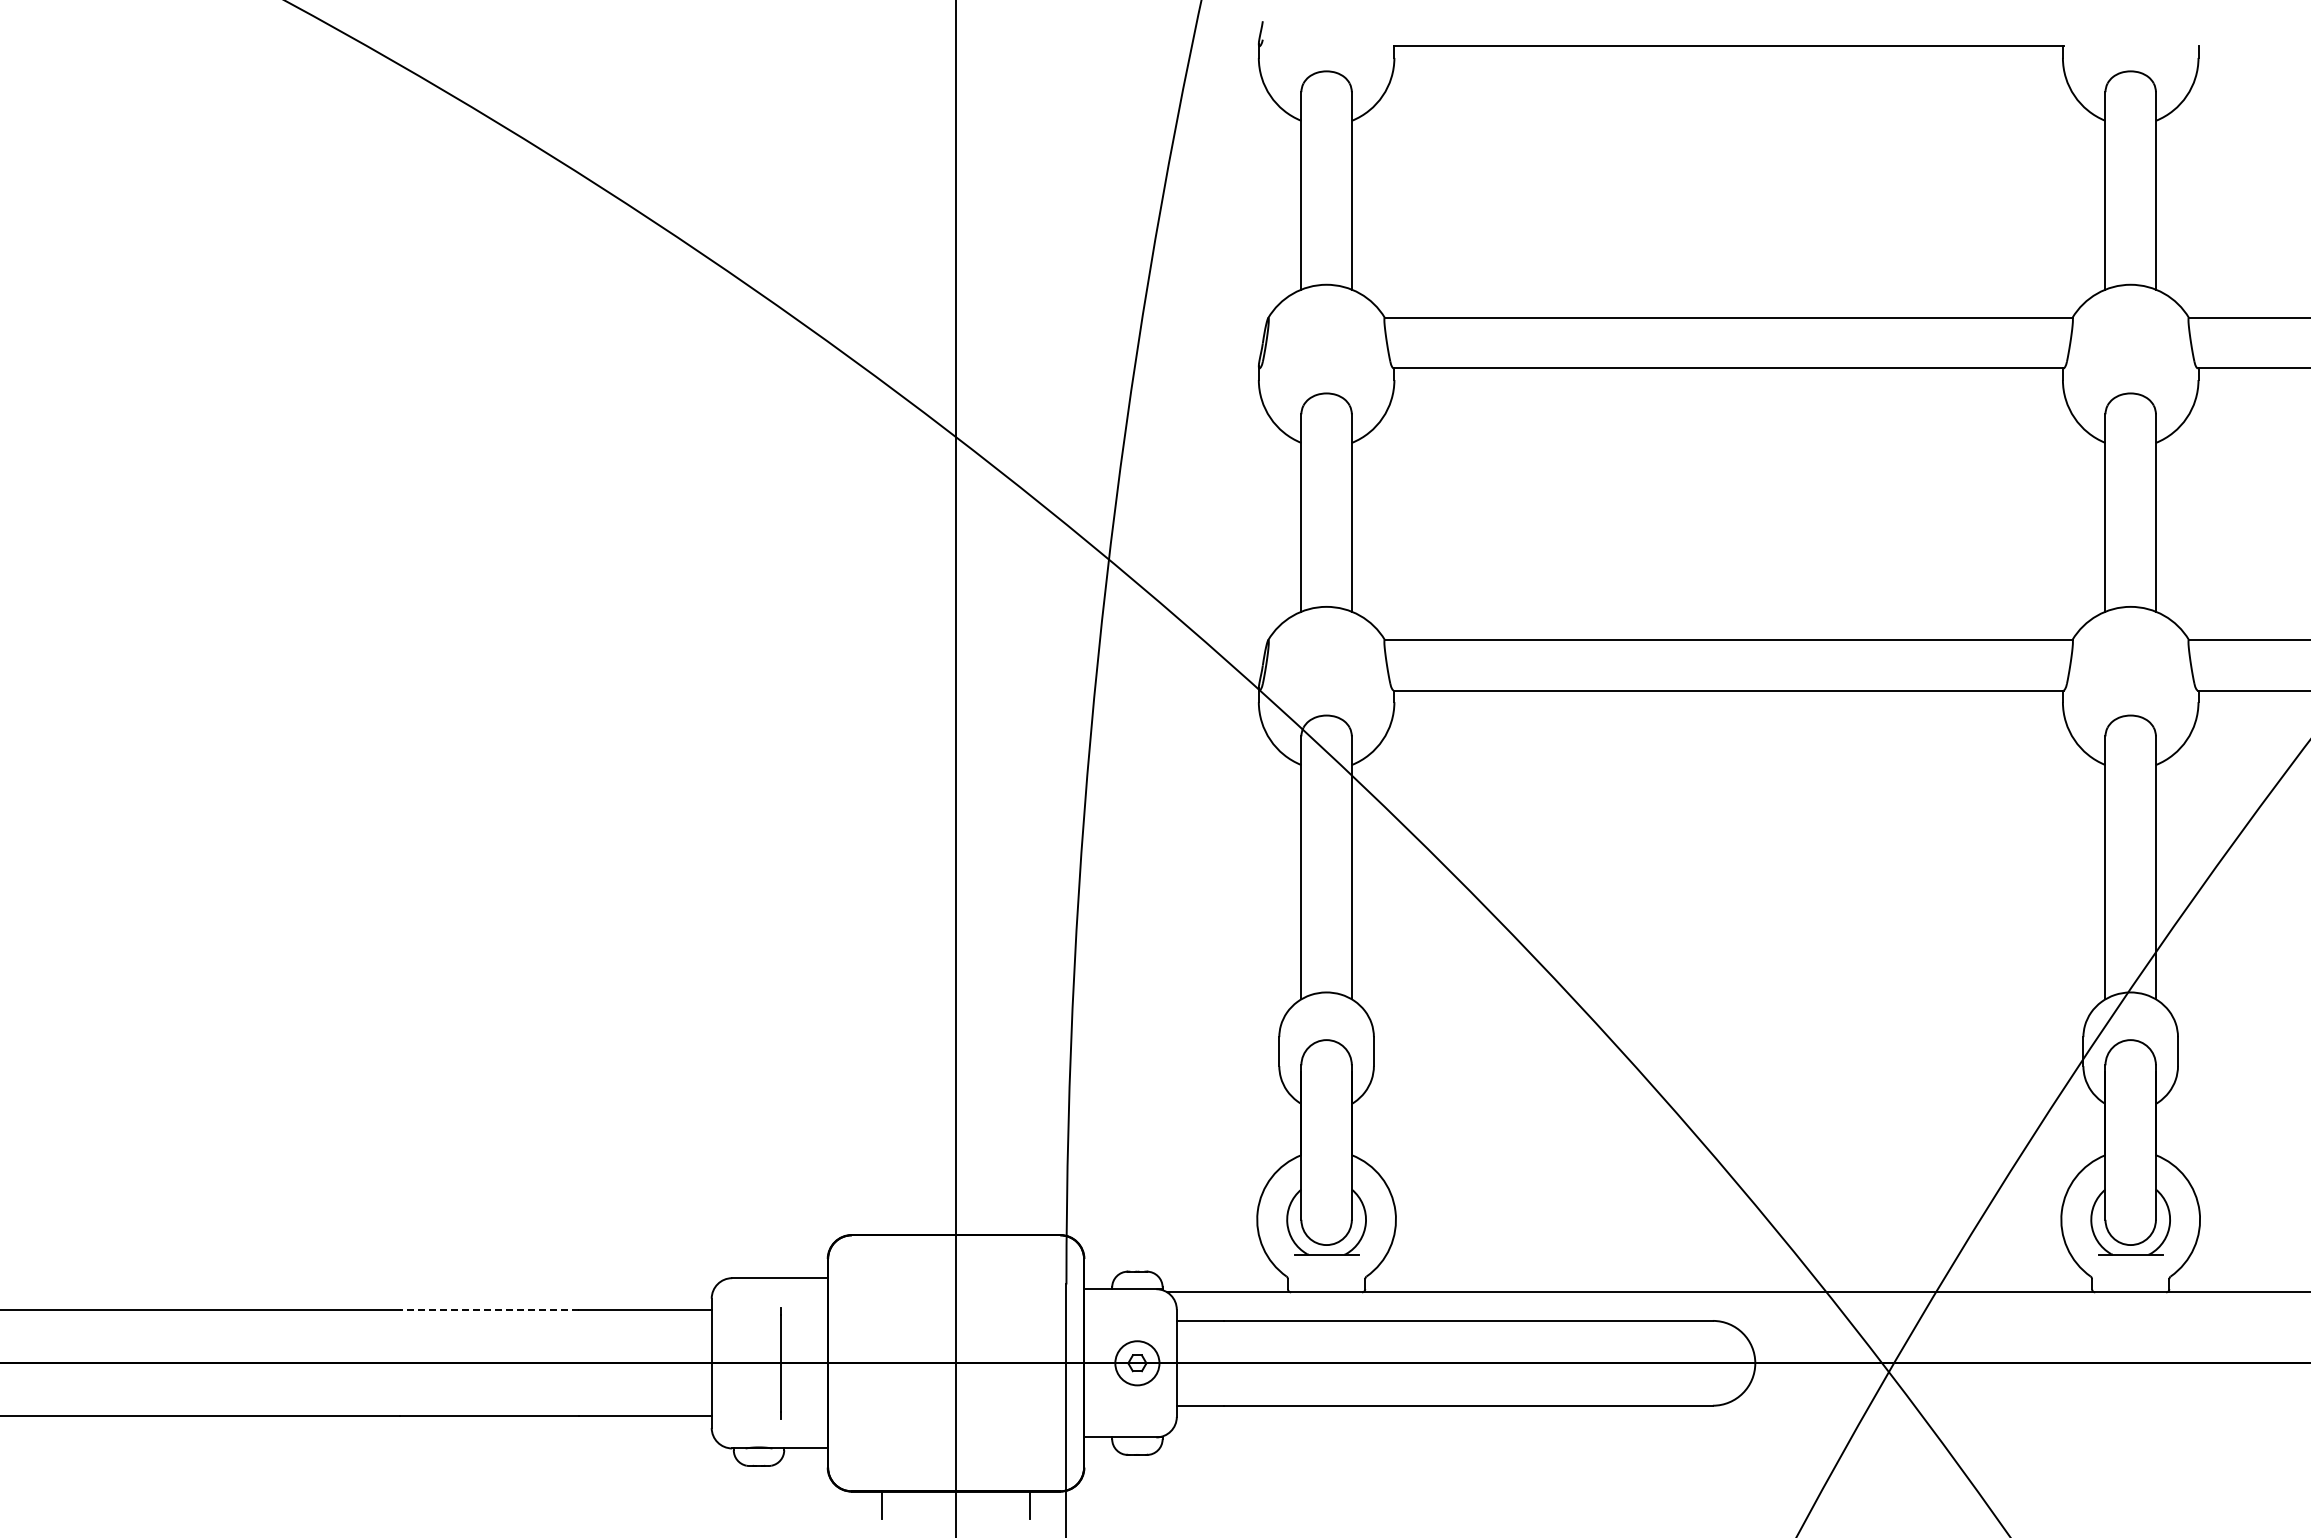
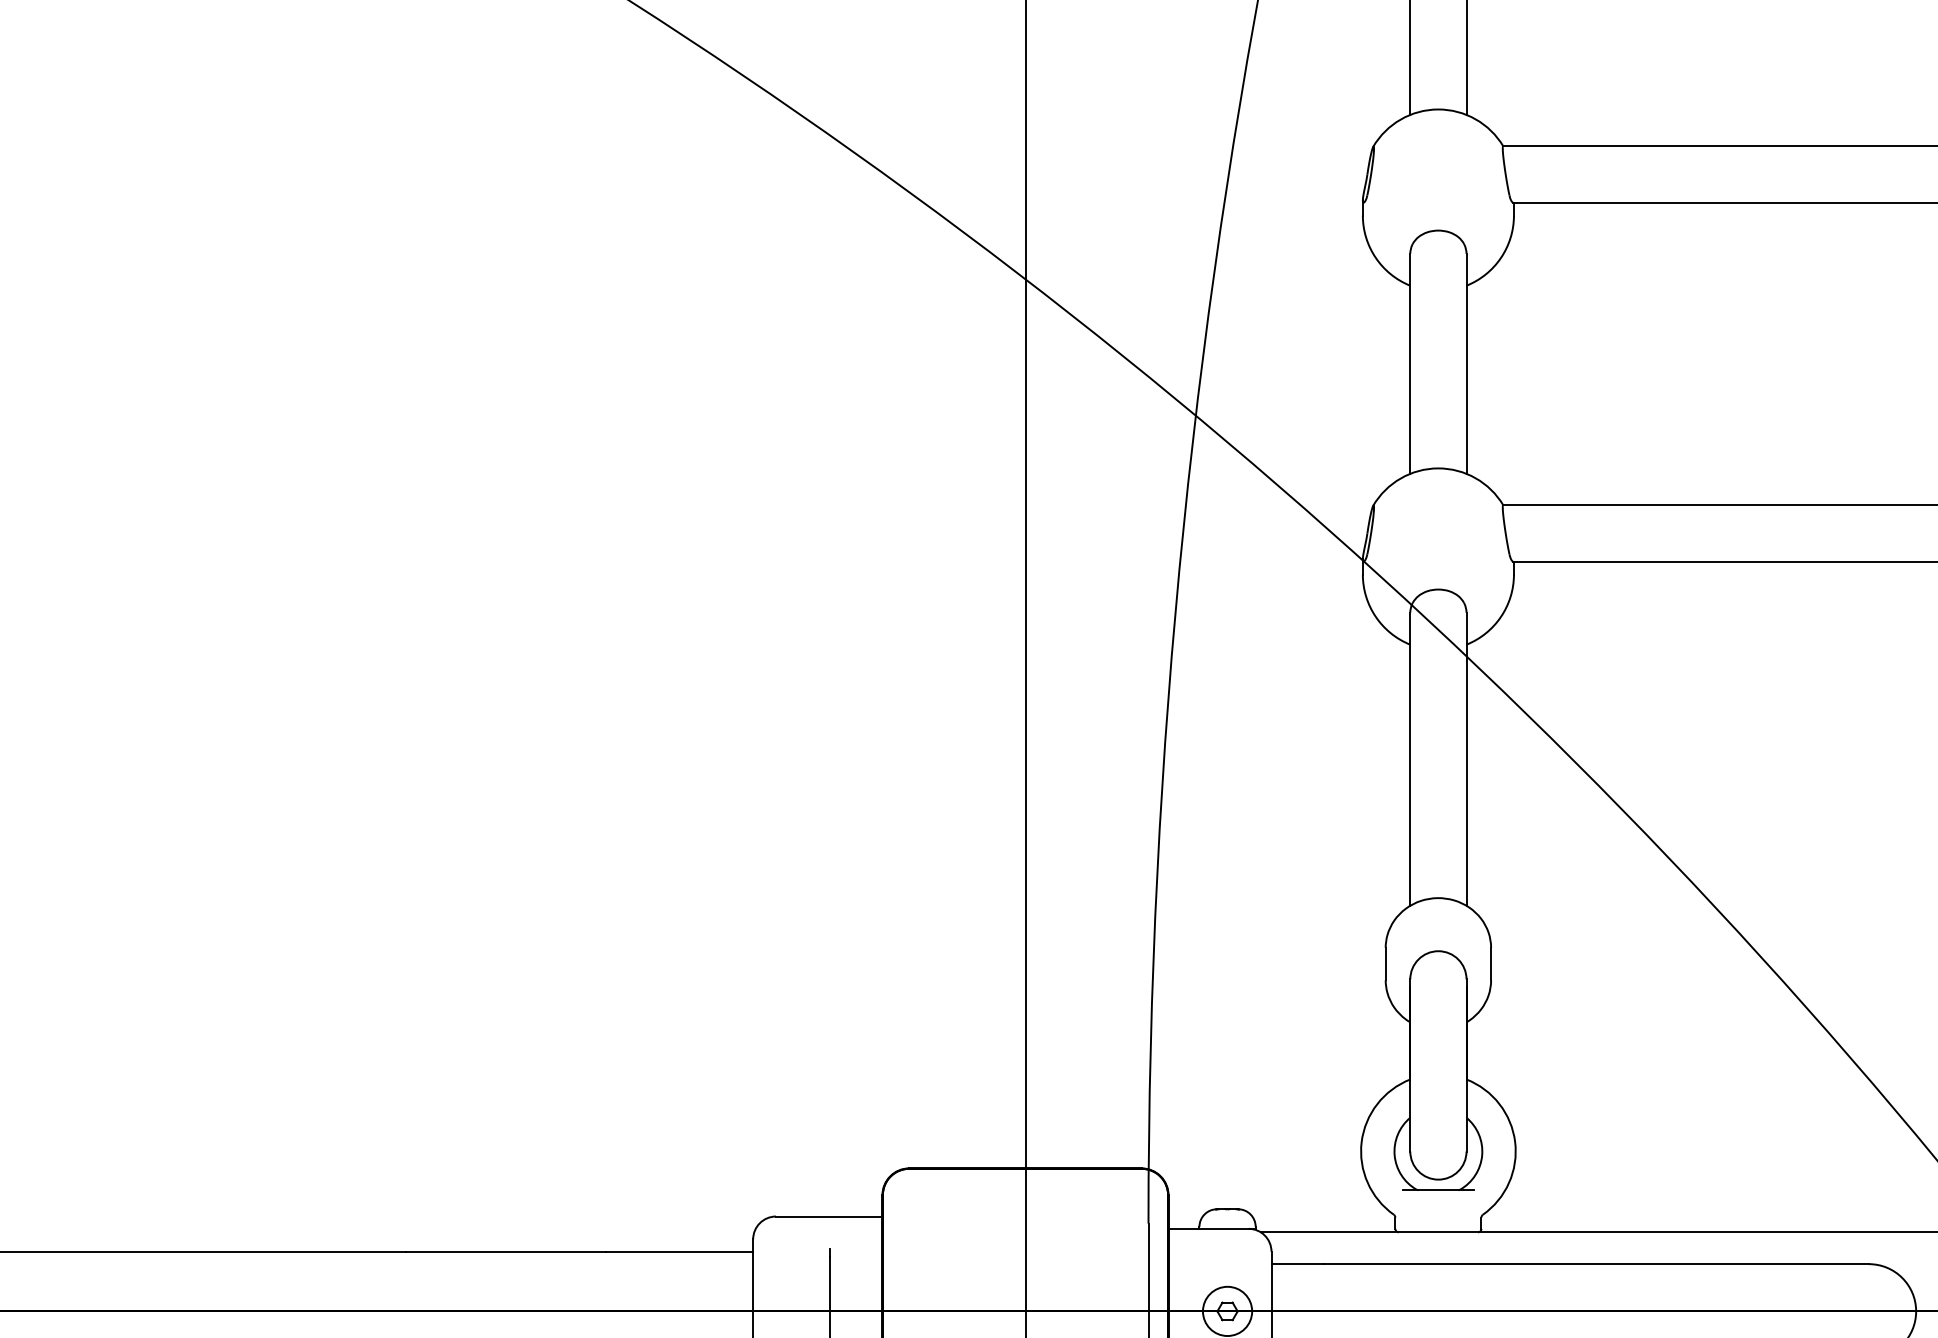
line: (489, 1310) -> (505, 1252), dashed -> solid

